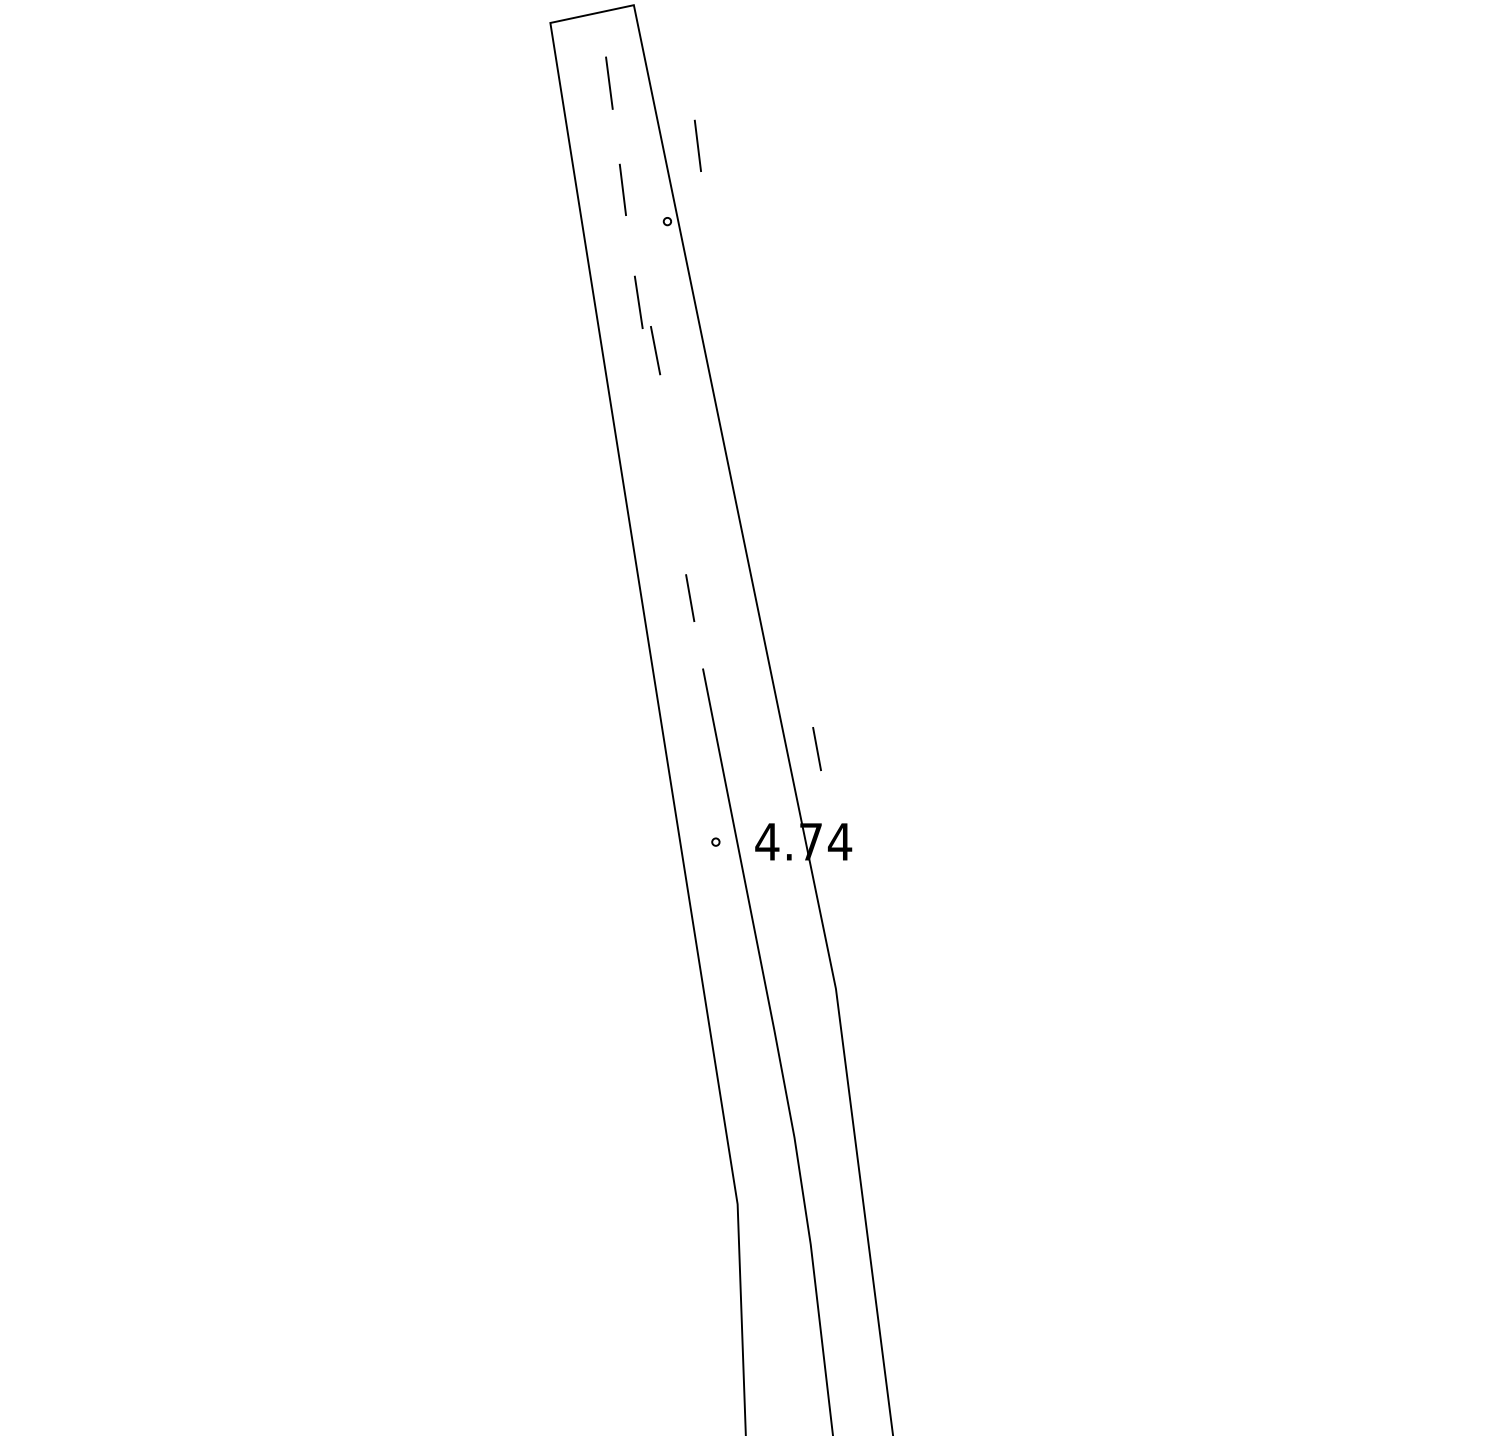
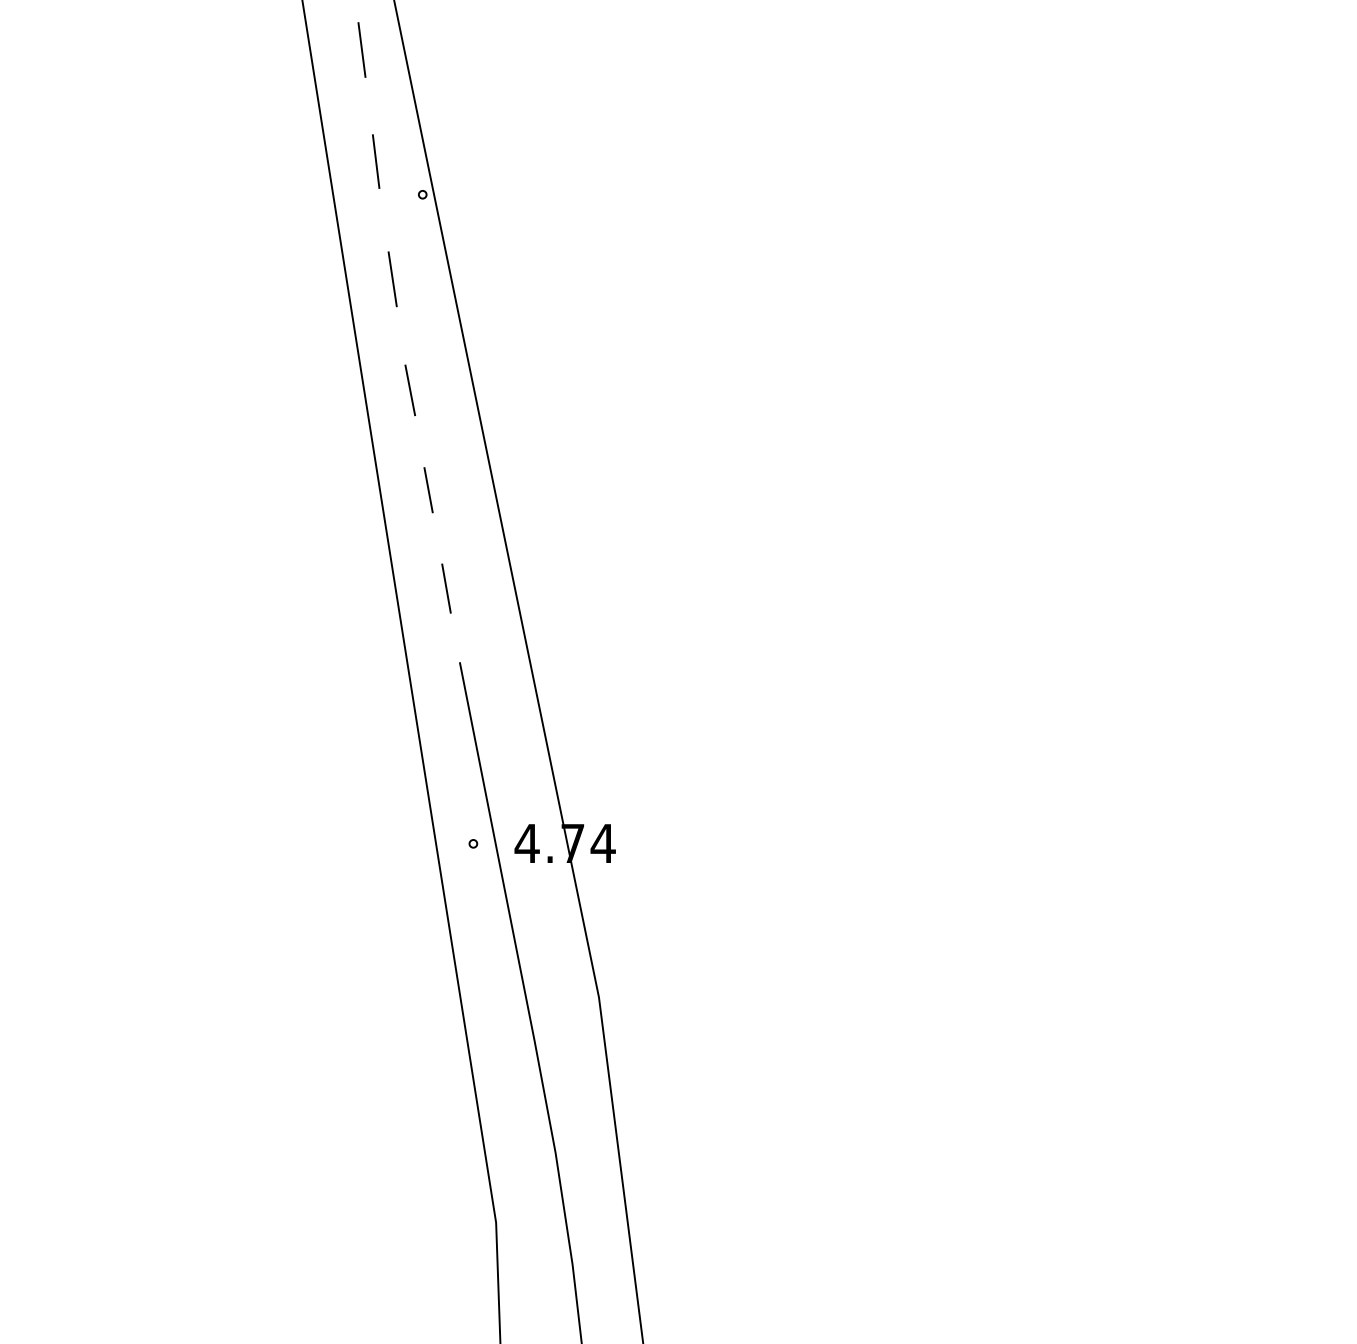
line: (697, 145) -> (454, 115), removed
line: (655, 350) -> (410, 390), moved
line: (816, 748) -> (427, 489), moved

